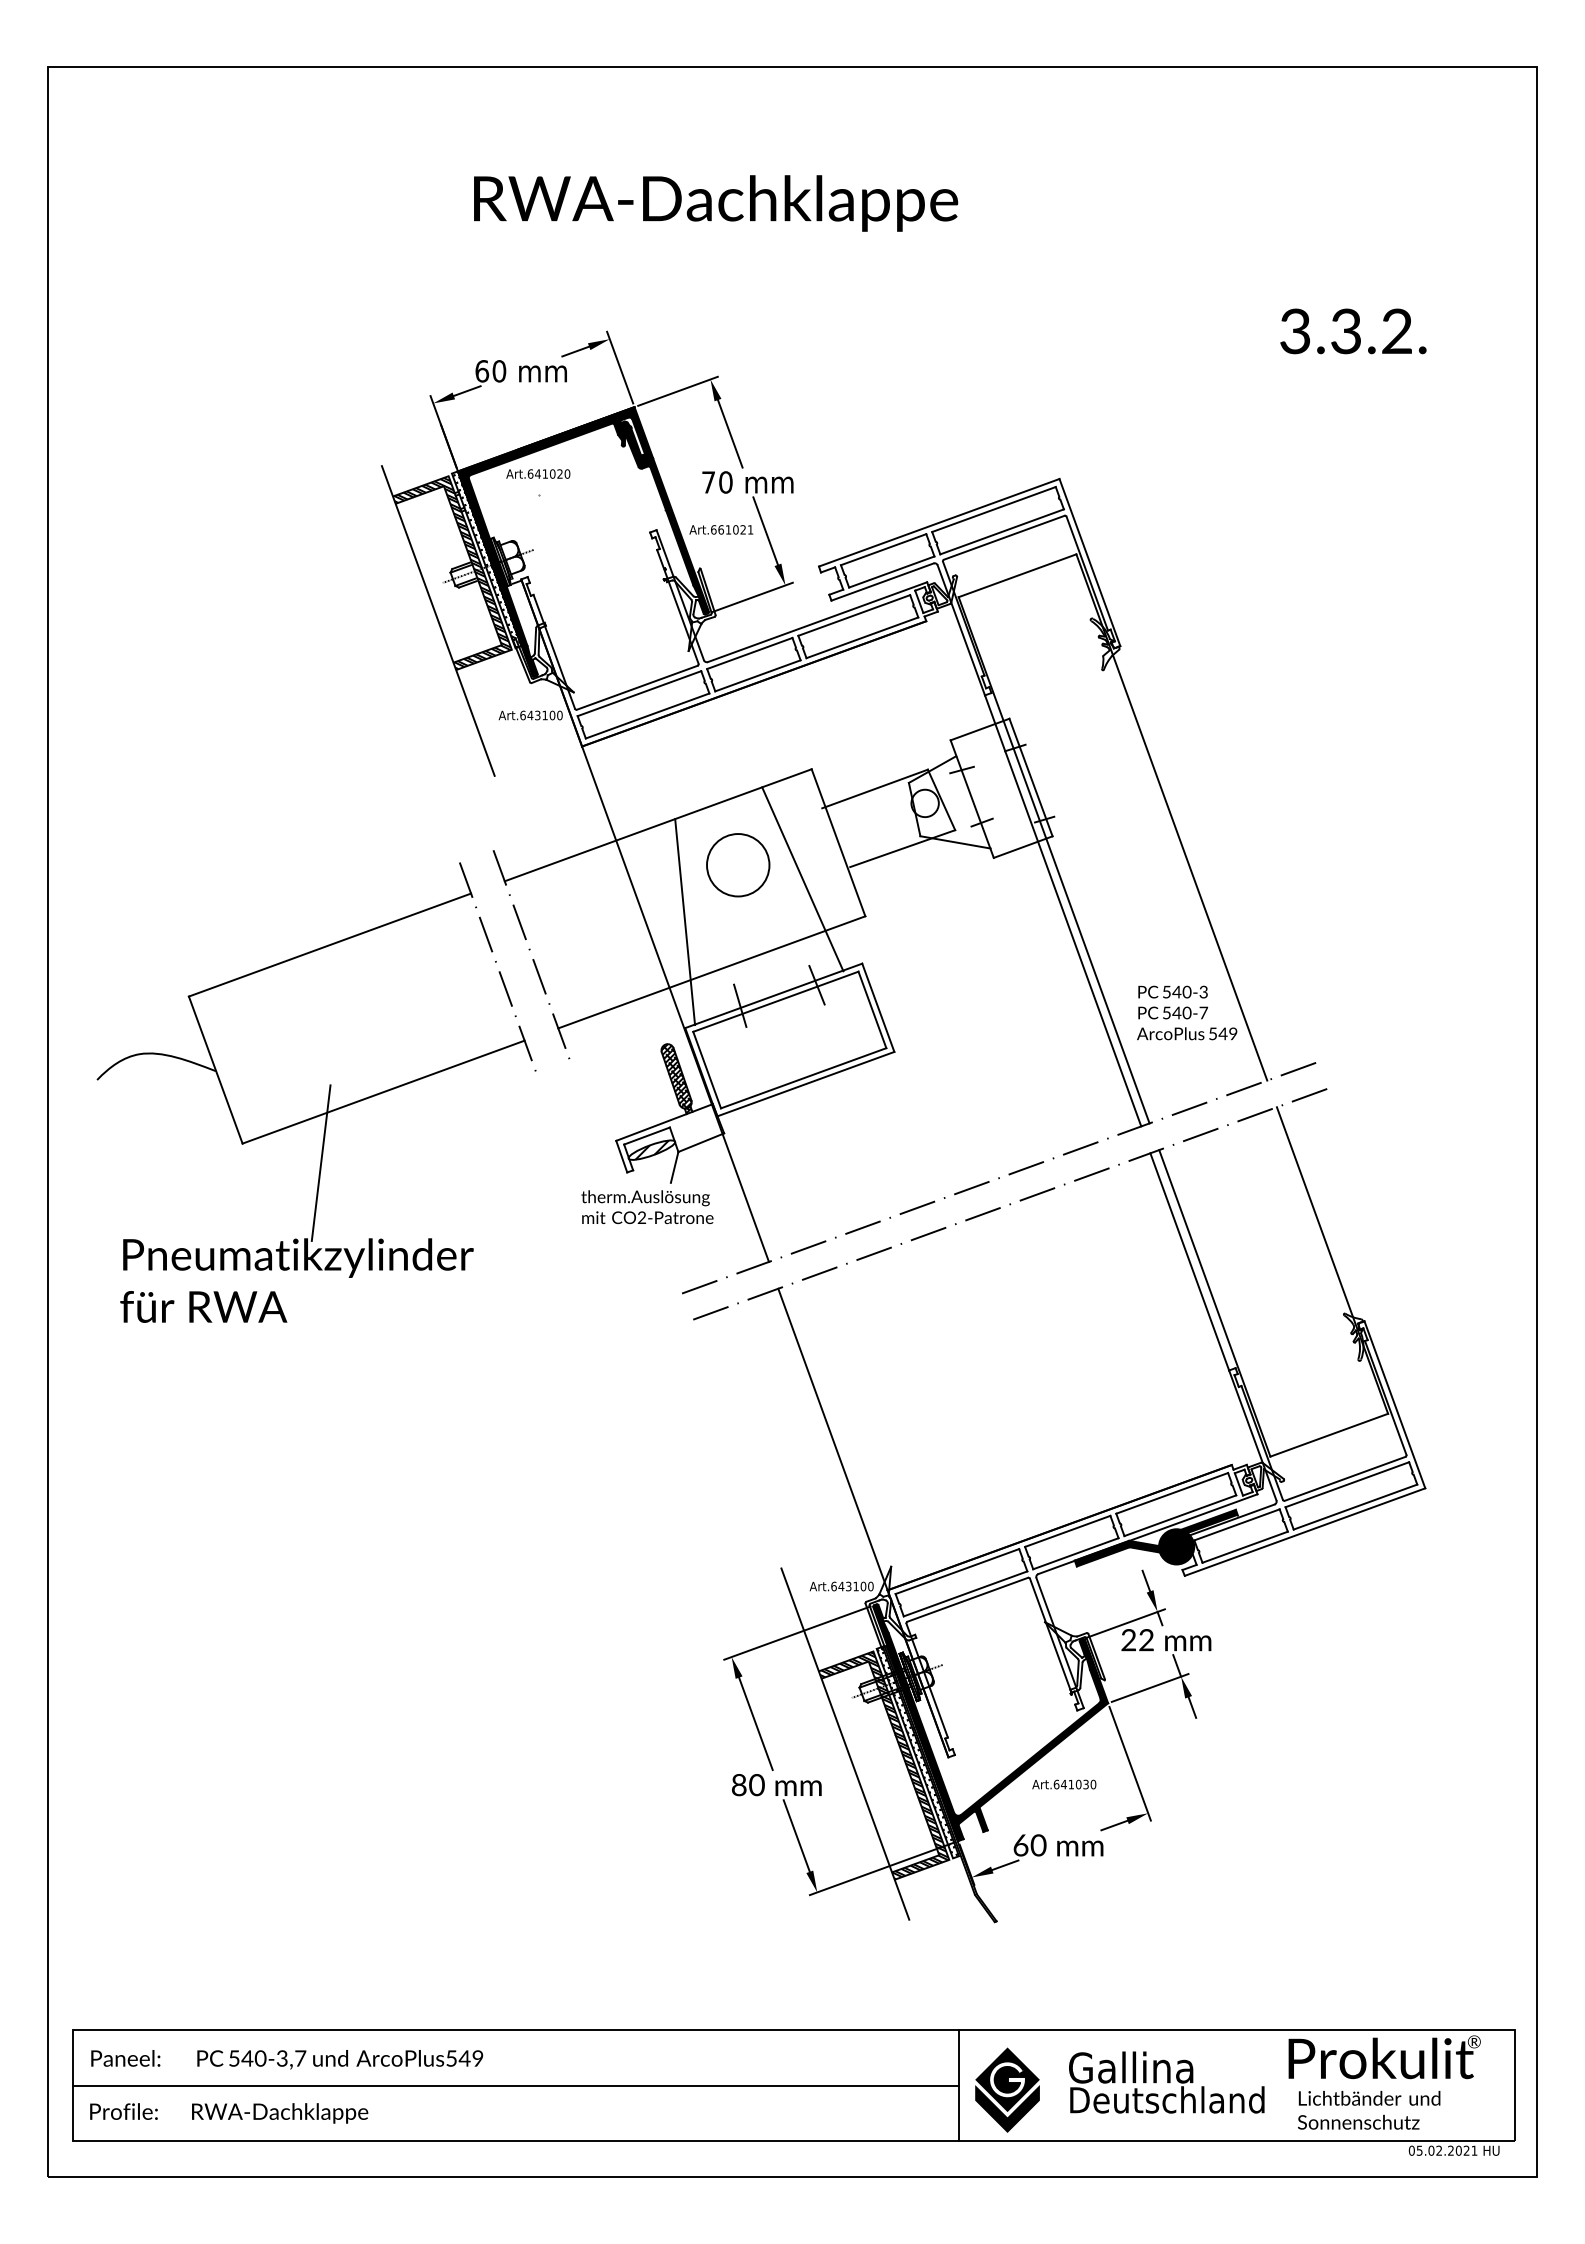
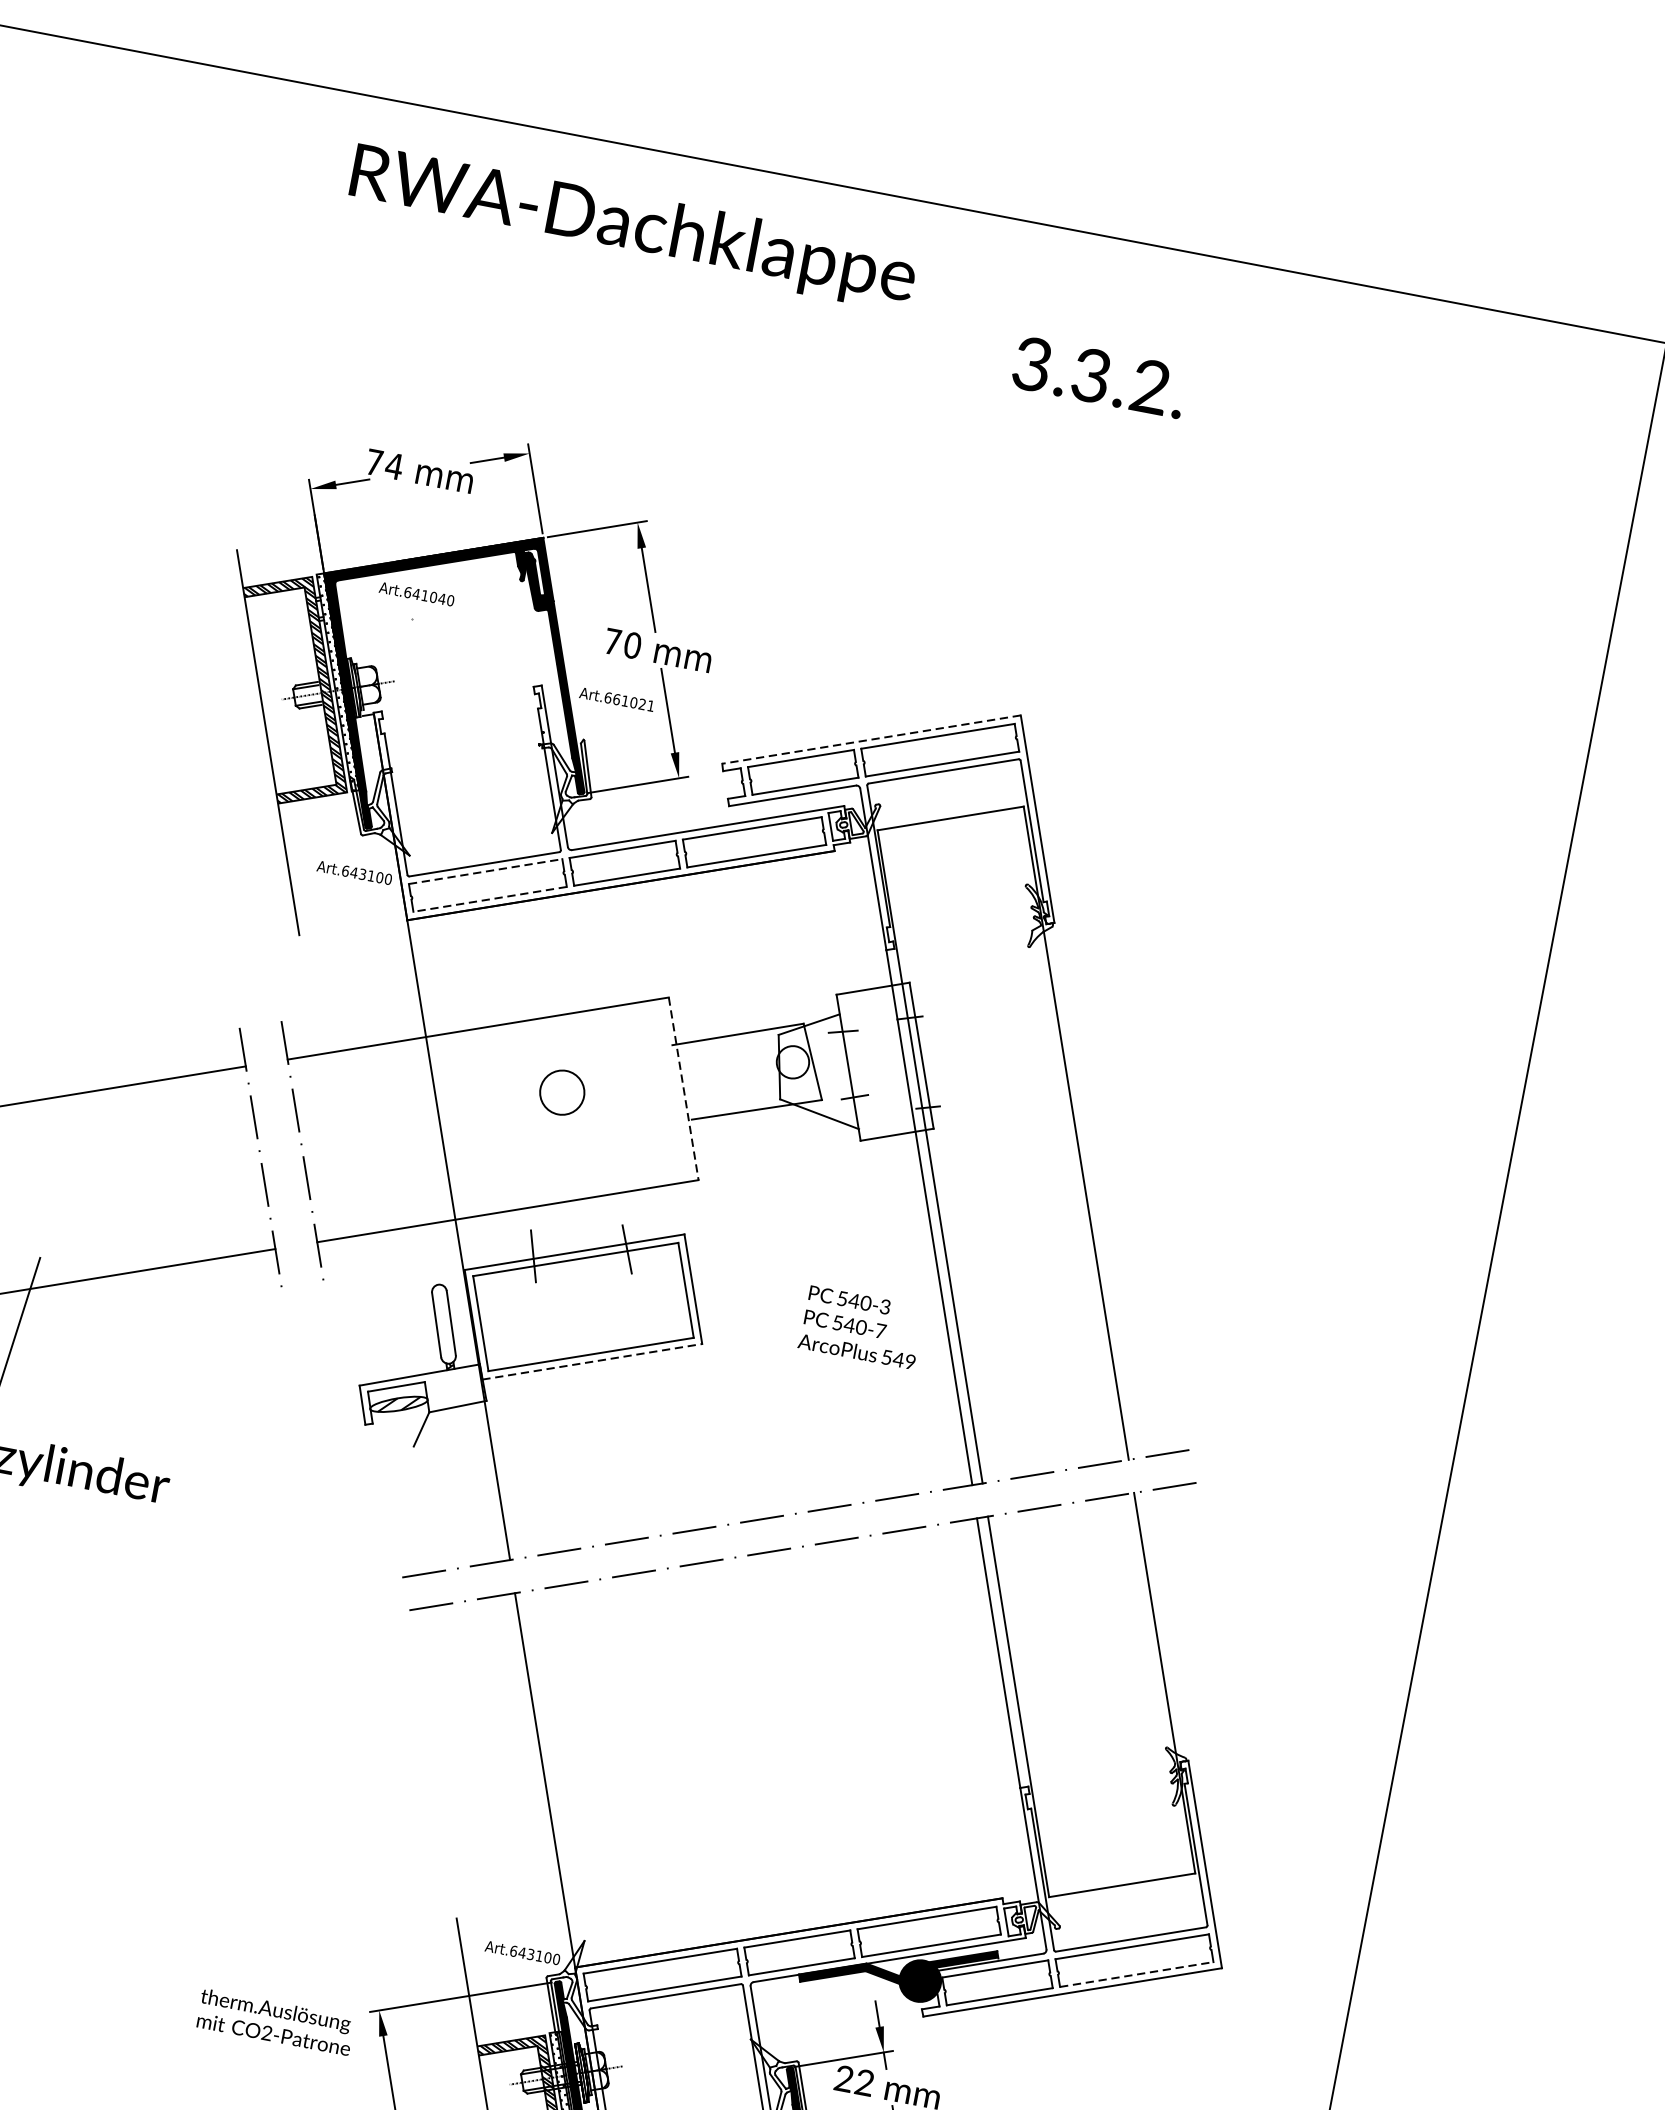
text: (716, 203) -> (633, 228), moved
text: (1353, 331) -> (1099, 377), moved
text: (490, 371) -> (384, 464), 60 -> 74
text: (559, 473) -> (441, 598), Art.641020 -> Art.641040
line: (939, 522) -> (871, 739), solid -> dashed
line: (639, 693) -> (485, 871), solid -> dashed
line: (647, 716) -> (489, 899), solid -> dashed
line: (838, 843) -> (683, 1089), solid -> dashed
circle: (738, 865) -> (562, 1093), size x0.6
line: (802, 879) -> (633, 1123), removed
line: (685, 922) -> (488, 1147), removed
text: (1187, 1012) -> (862, 1327), moved
hatch: (676, 1076) -> (443, 1324), removed
line: (806, 1084) -> (592, 1362), solid -> dashed
text: (647, 1207) -> (275, 2022), moved
line: (1355, 1507) -> (1136, 1975), solid -> dashed

